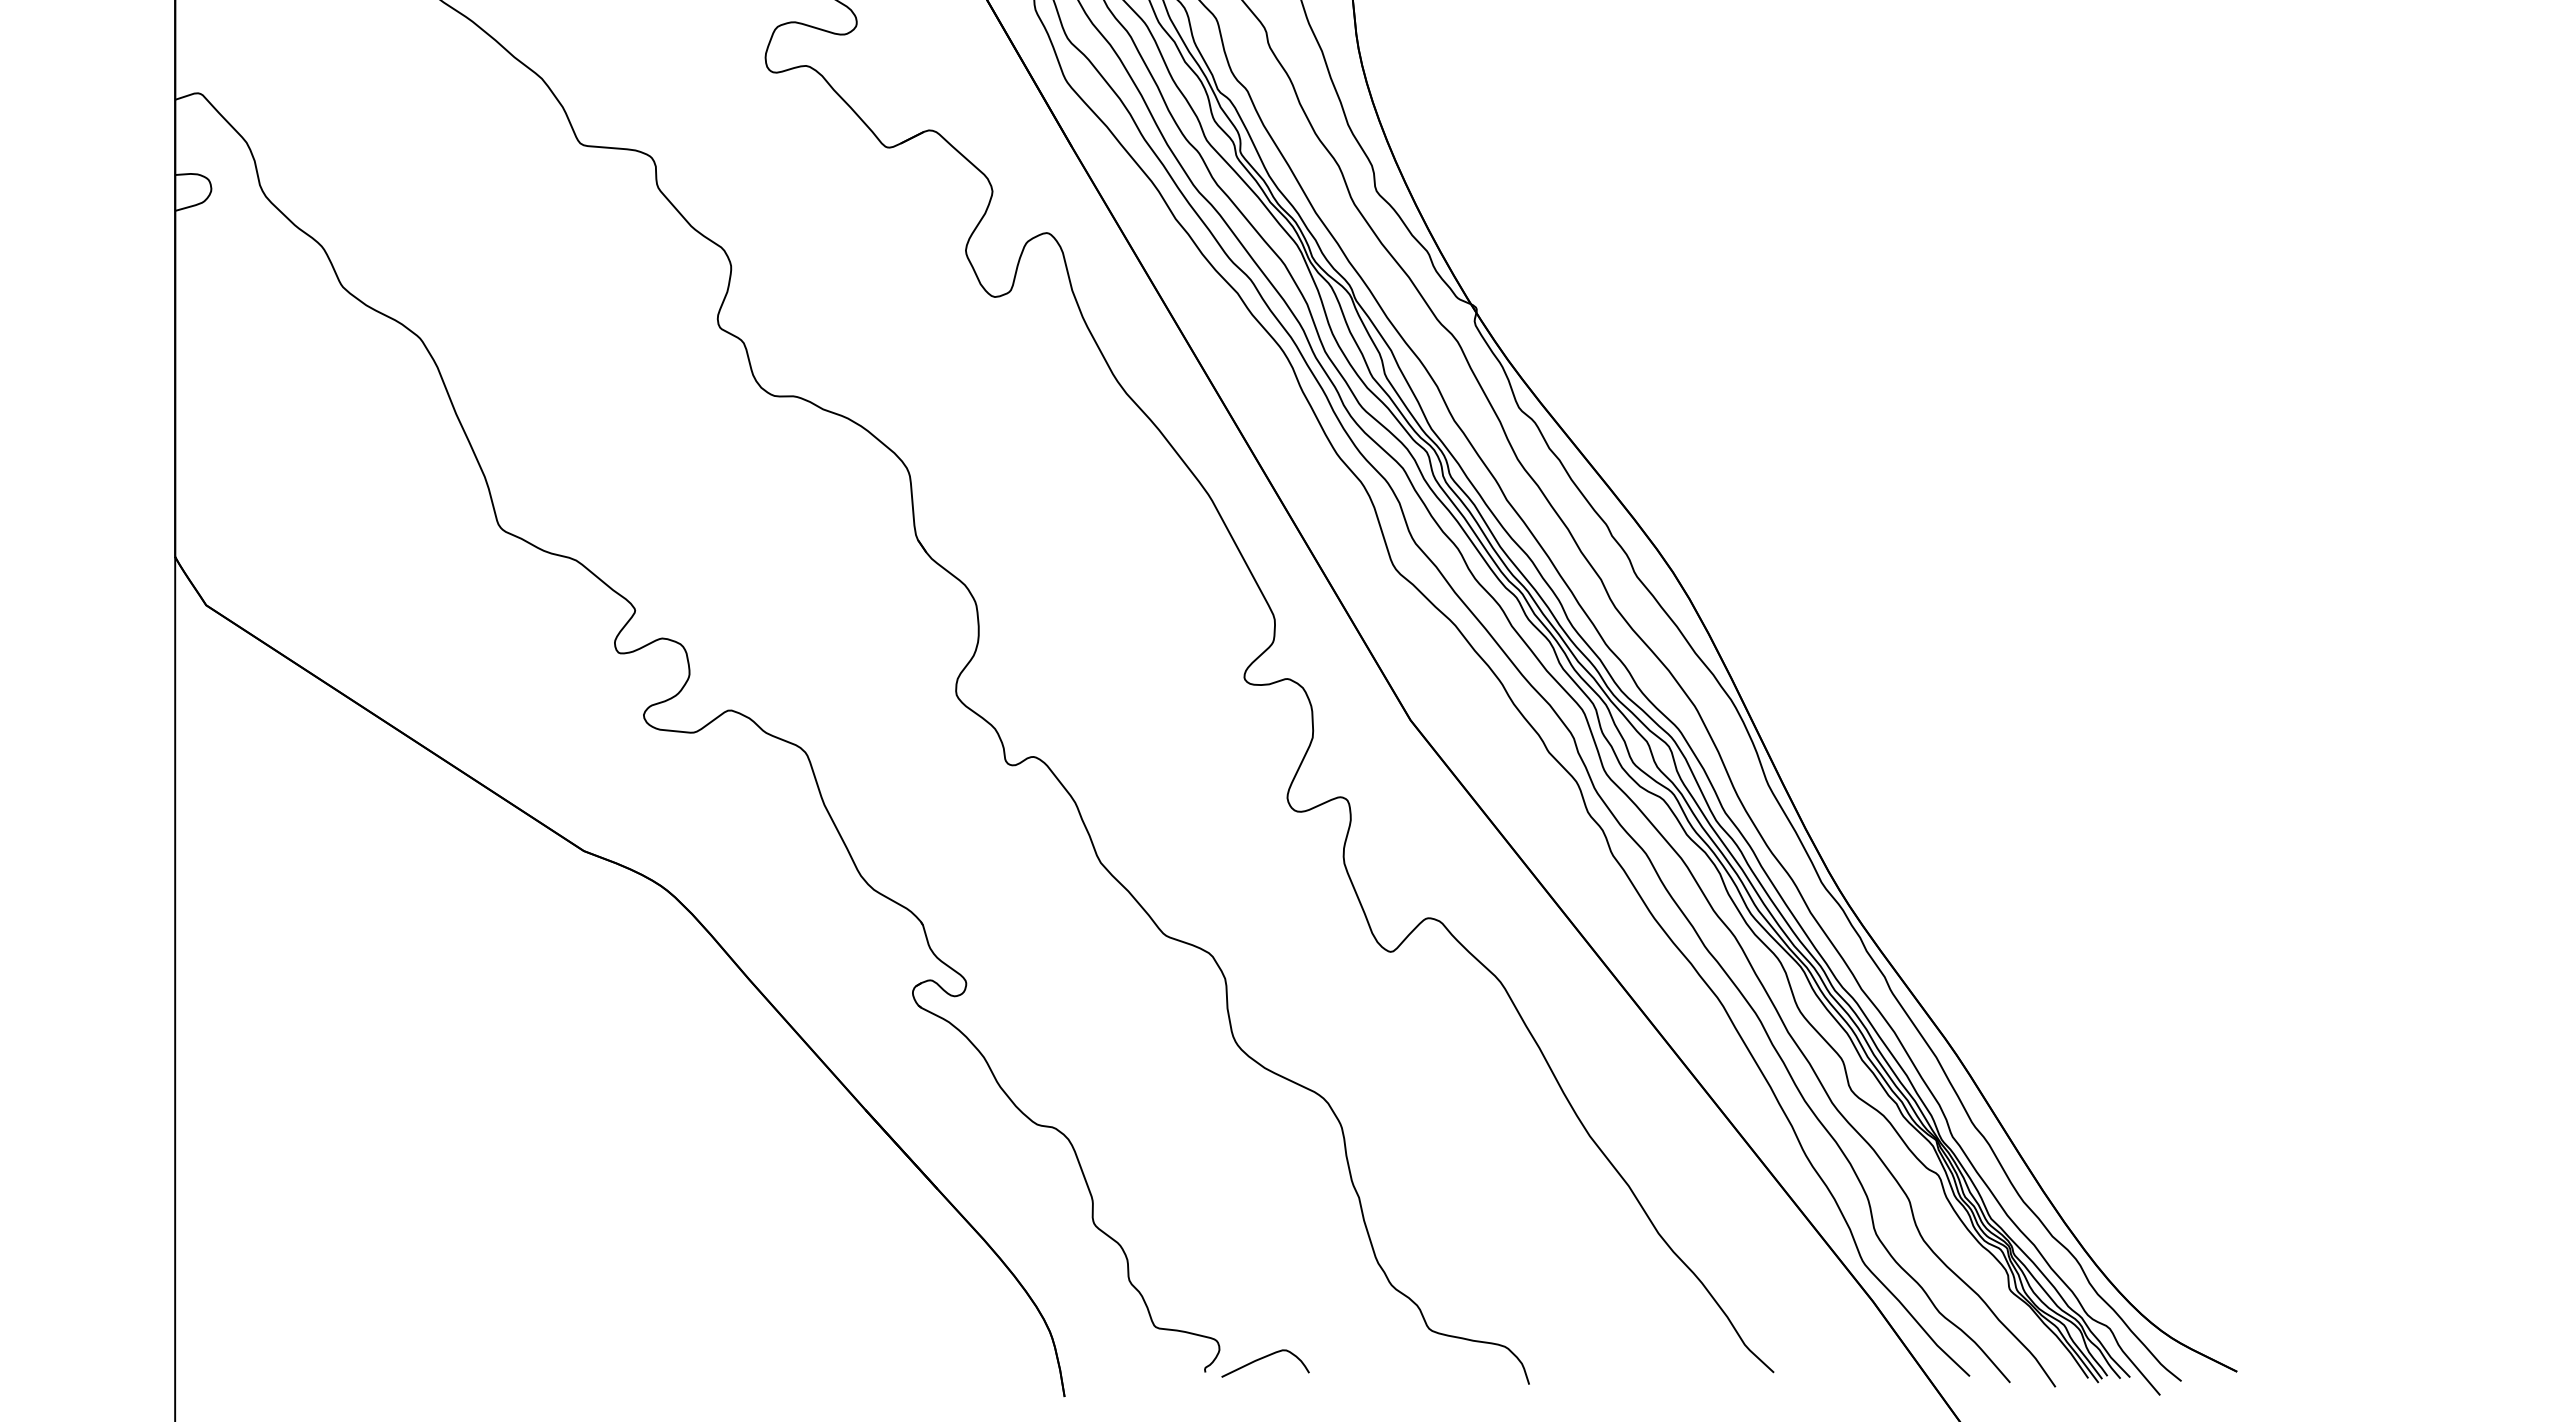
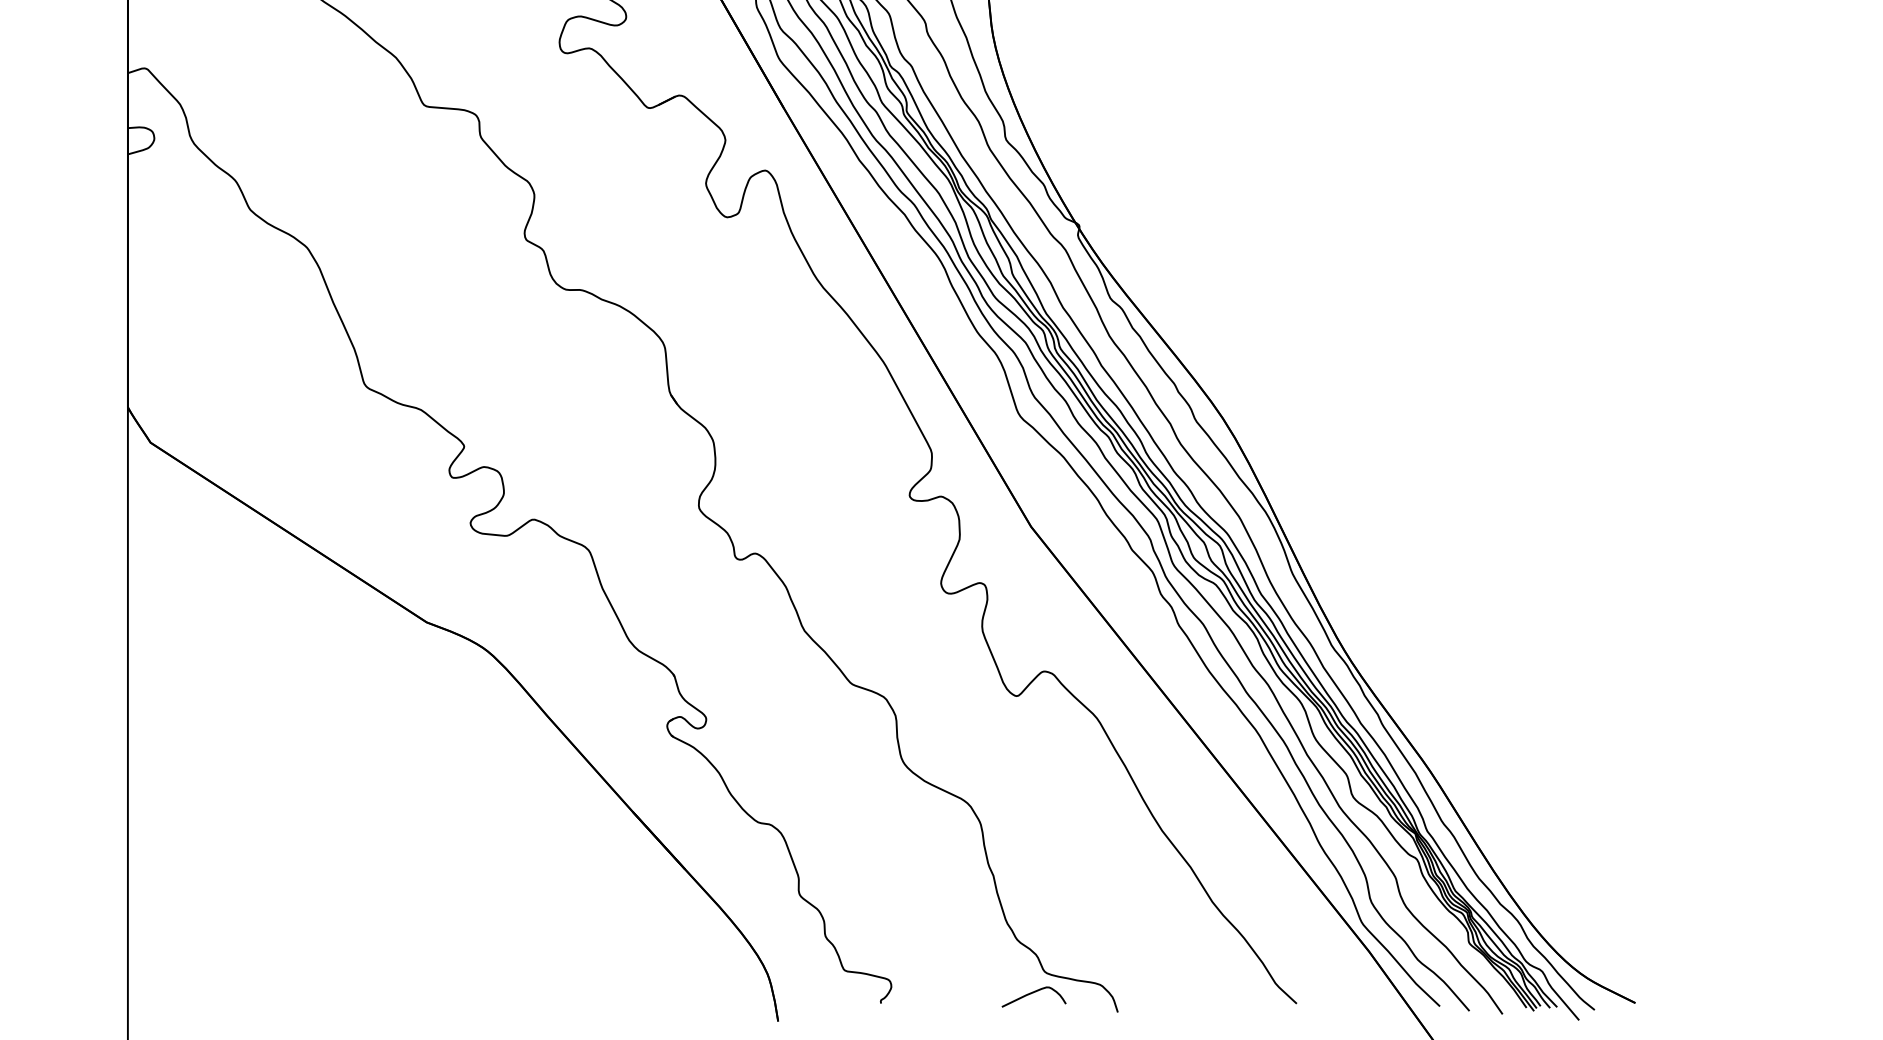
curve: (1264, 1358) -> (1033, 993), moved

